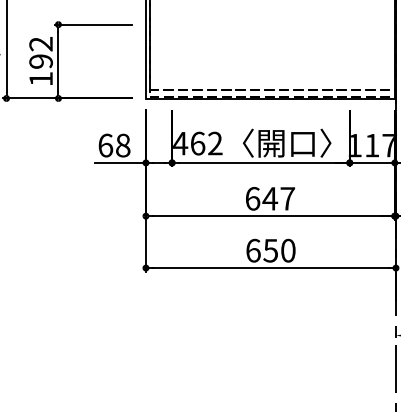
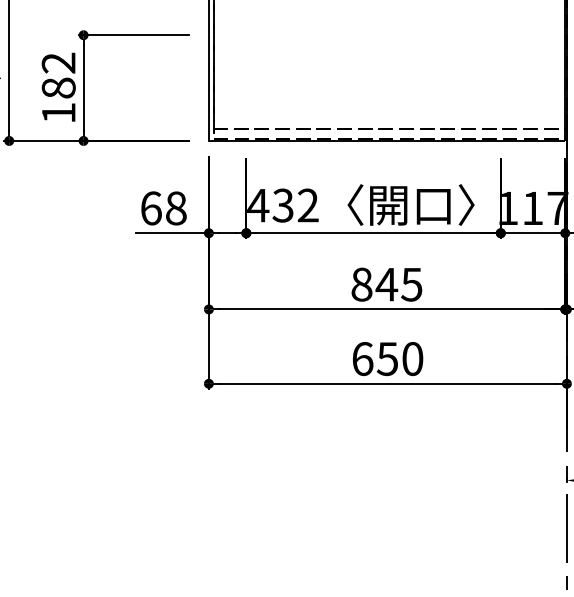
text: (40, 61) -> (57, 87), 192 -> 182
text: (197, 143) -> (282, 205), 462 -> 432
text: (270, 198) -> (387, 284), 647 -> 845

